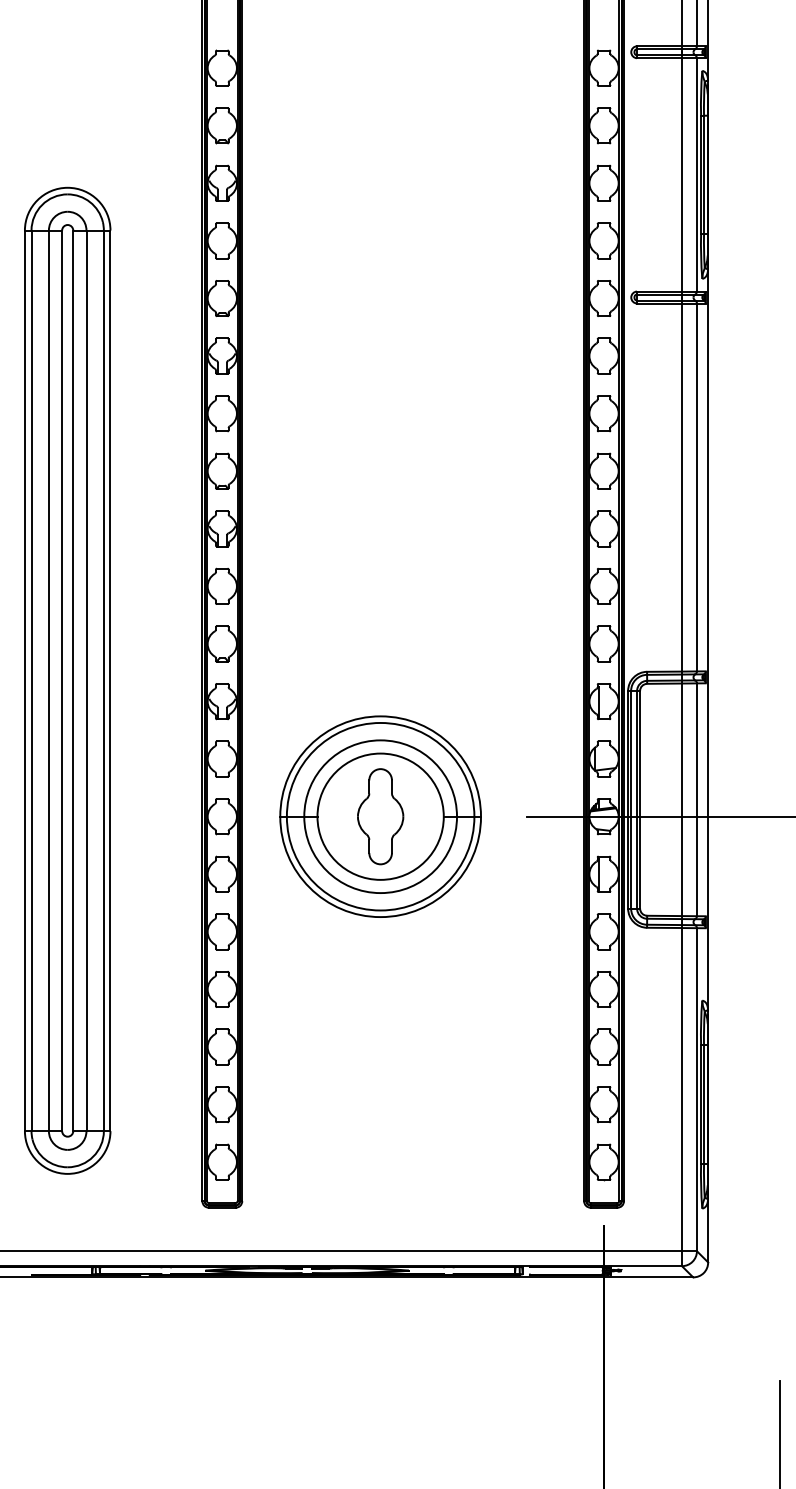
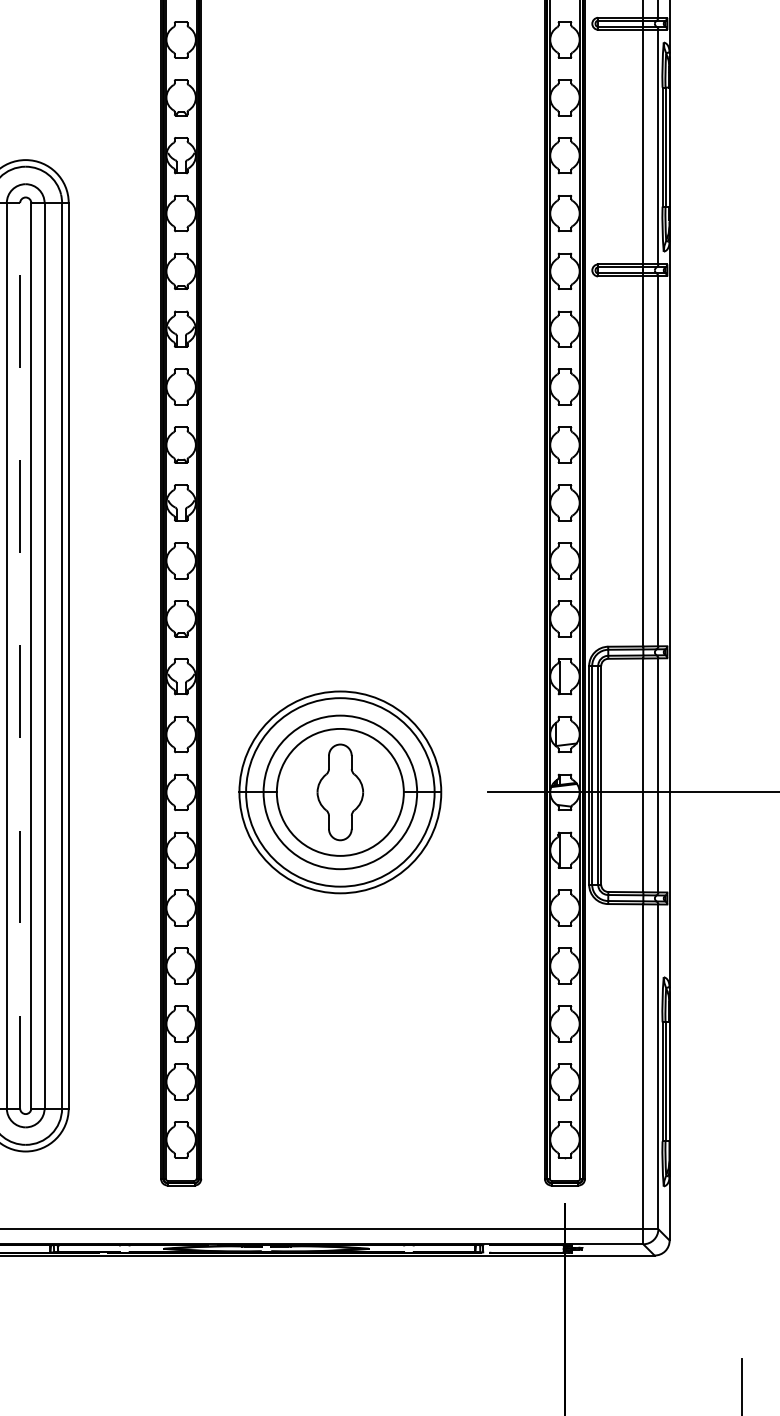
line: (62, 680) -> (20, 655), solid -> dashed

